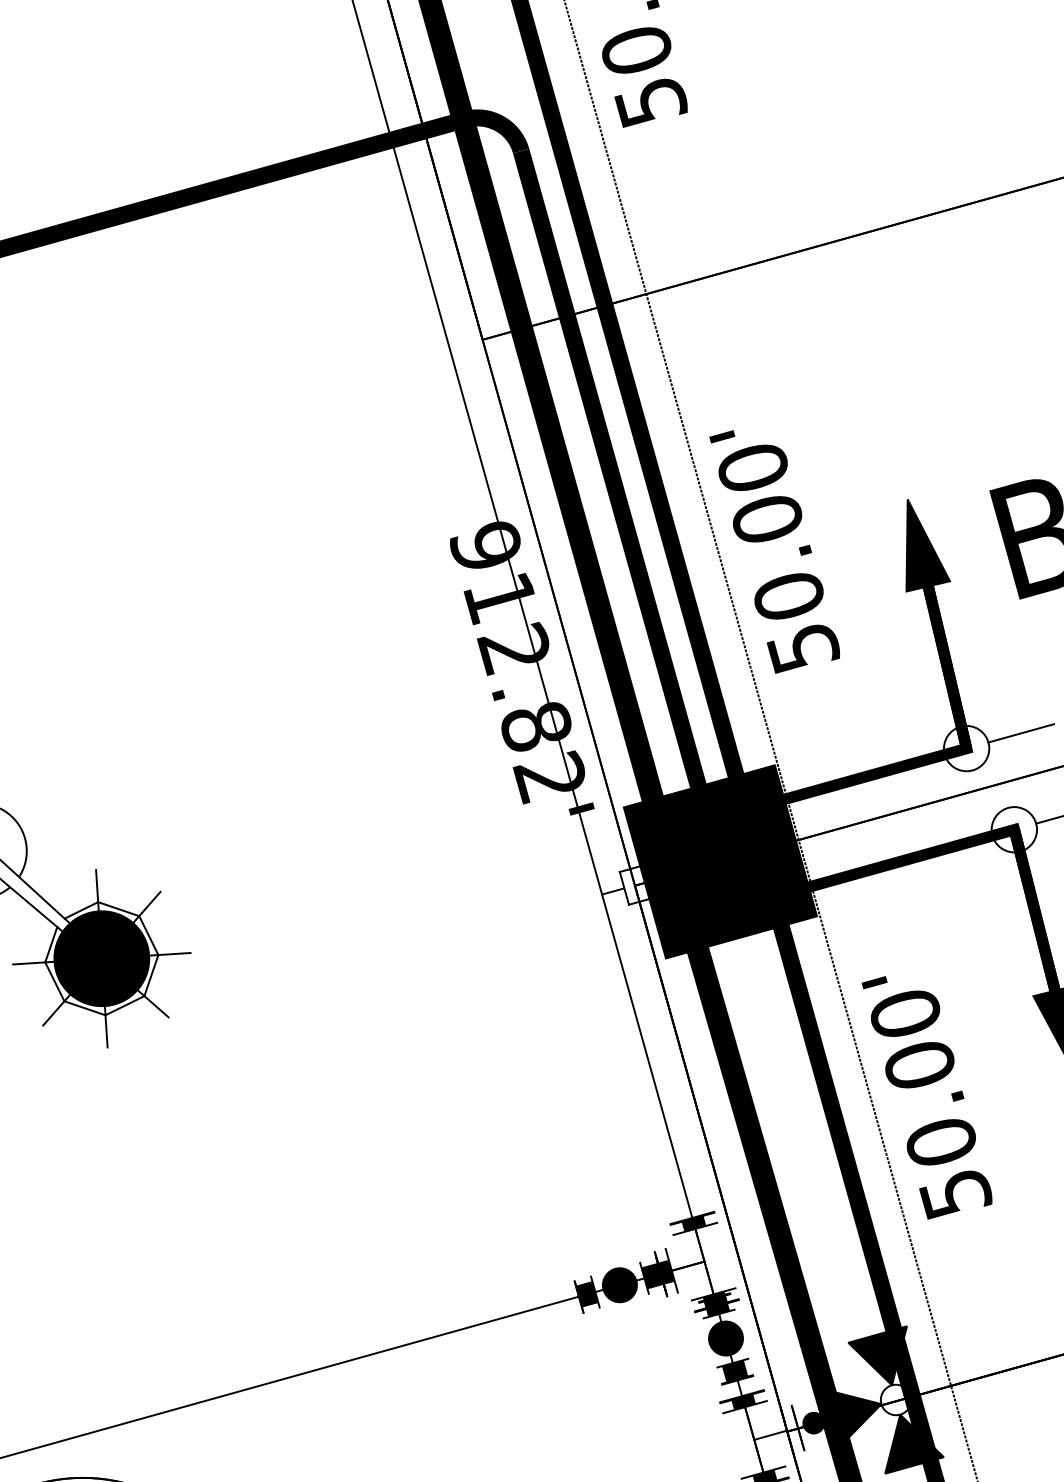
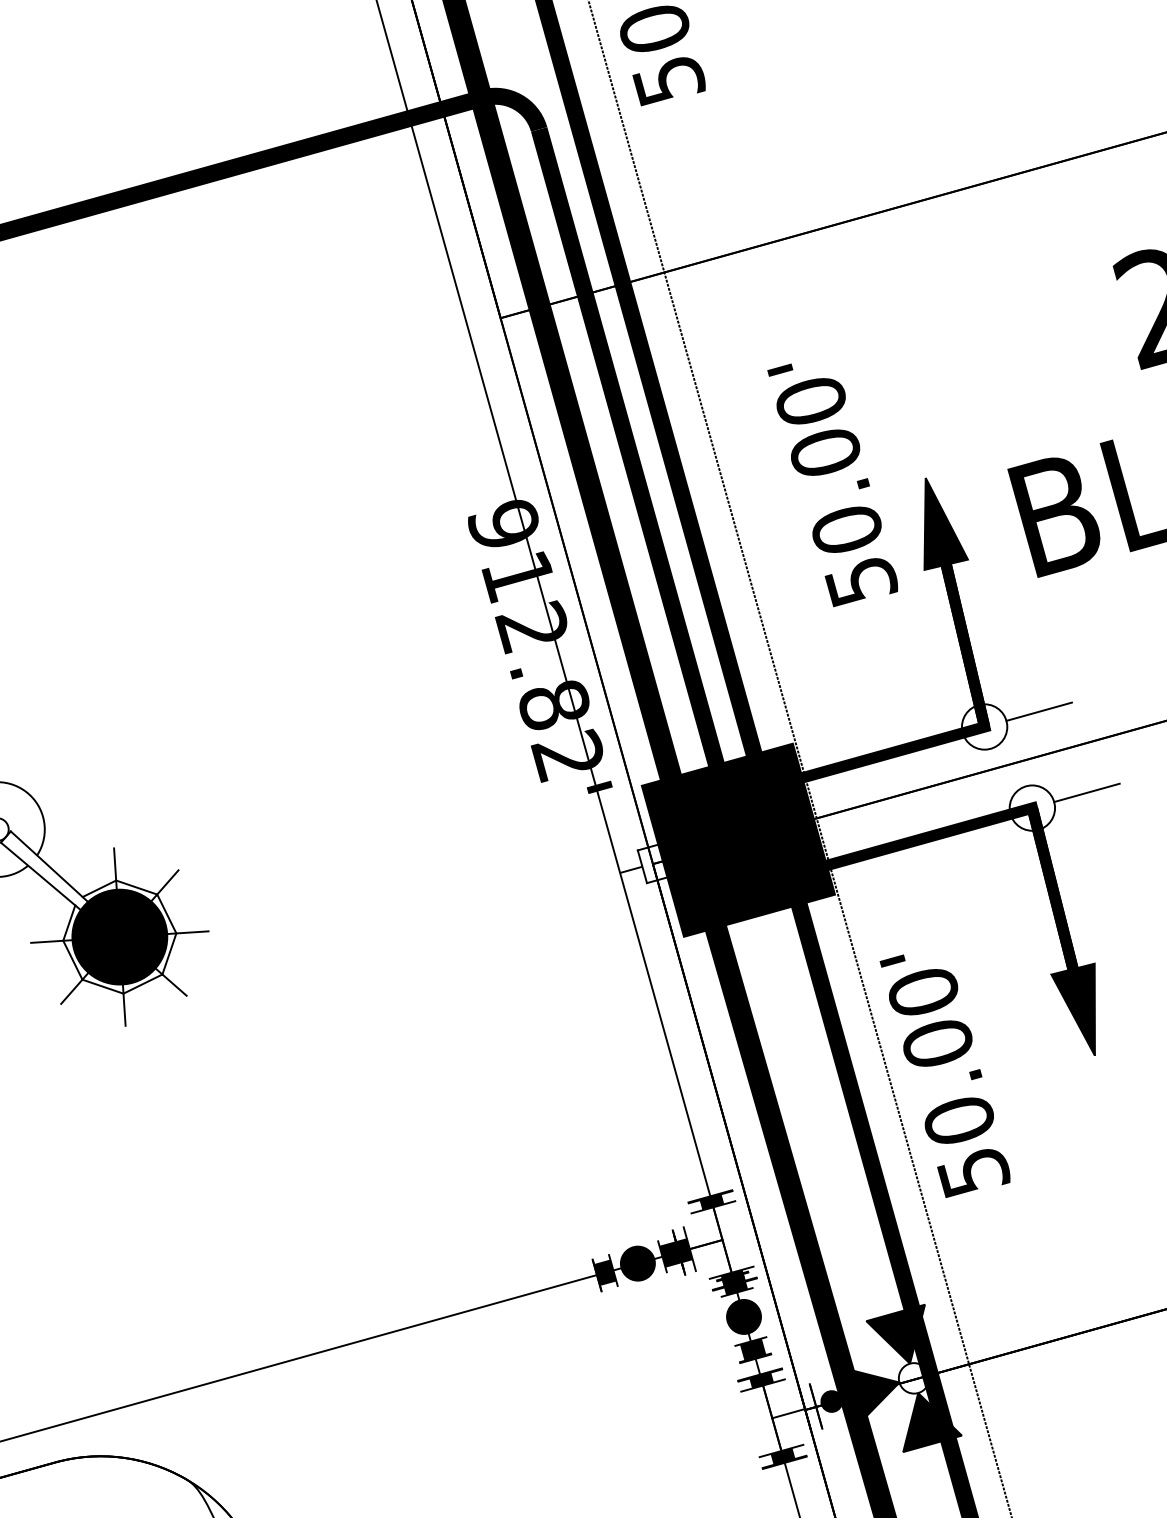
text: (774, 552) -> (832, 485), moved

